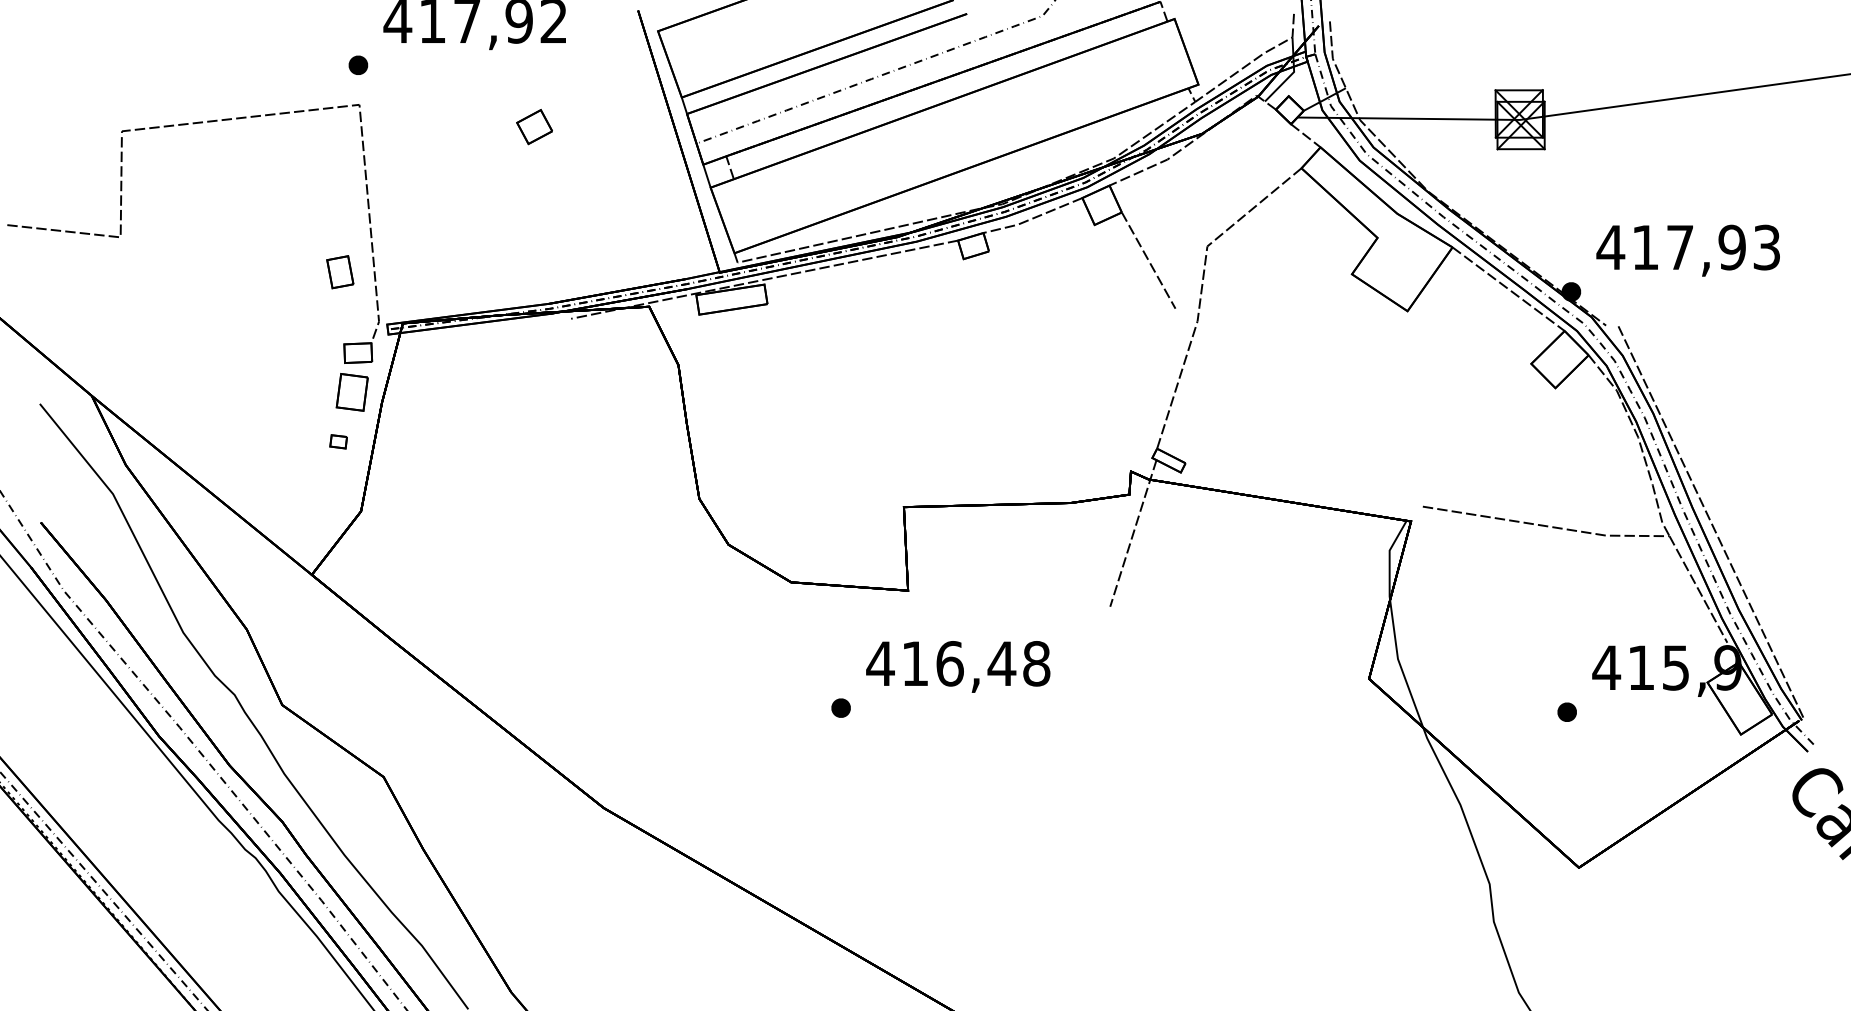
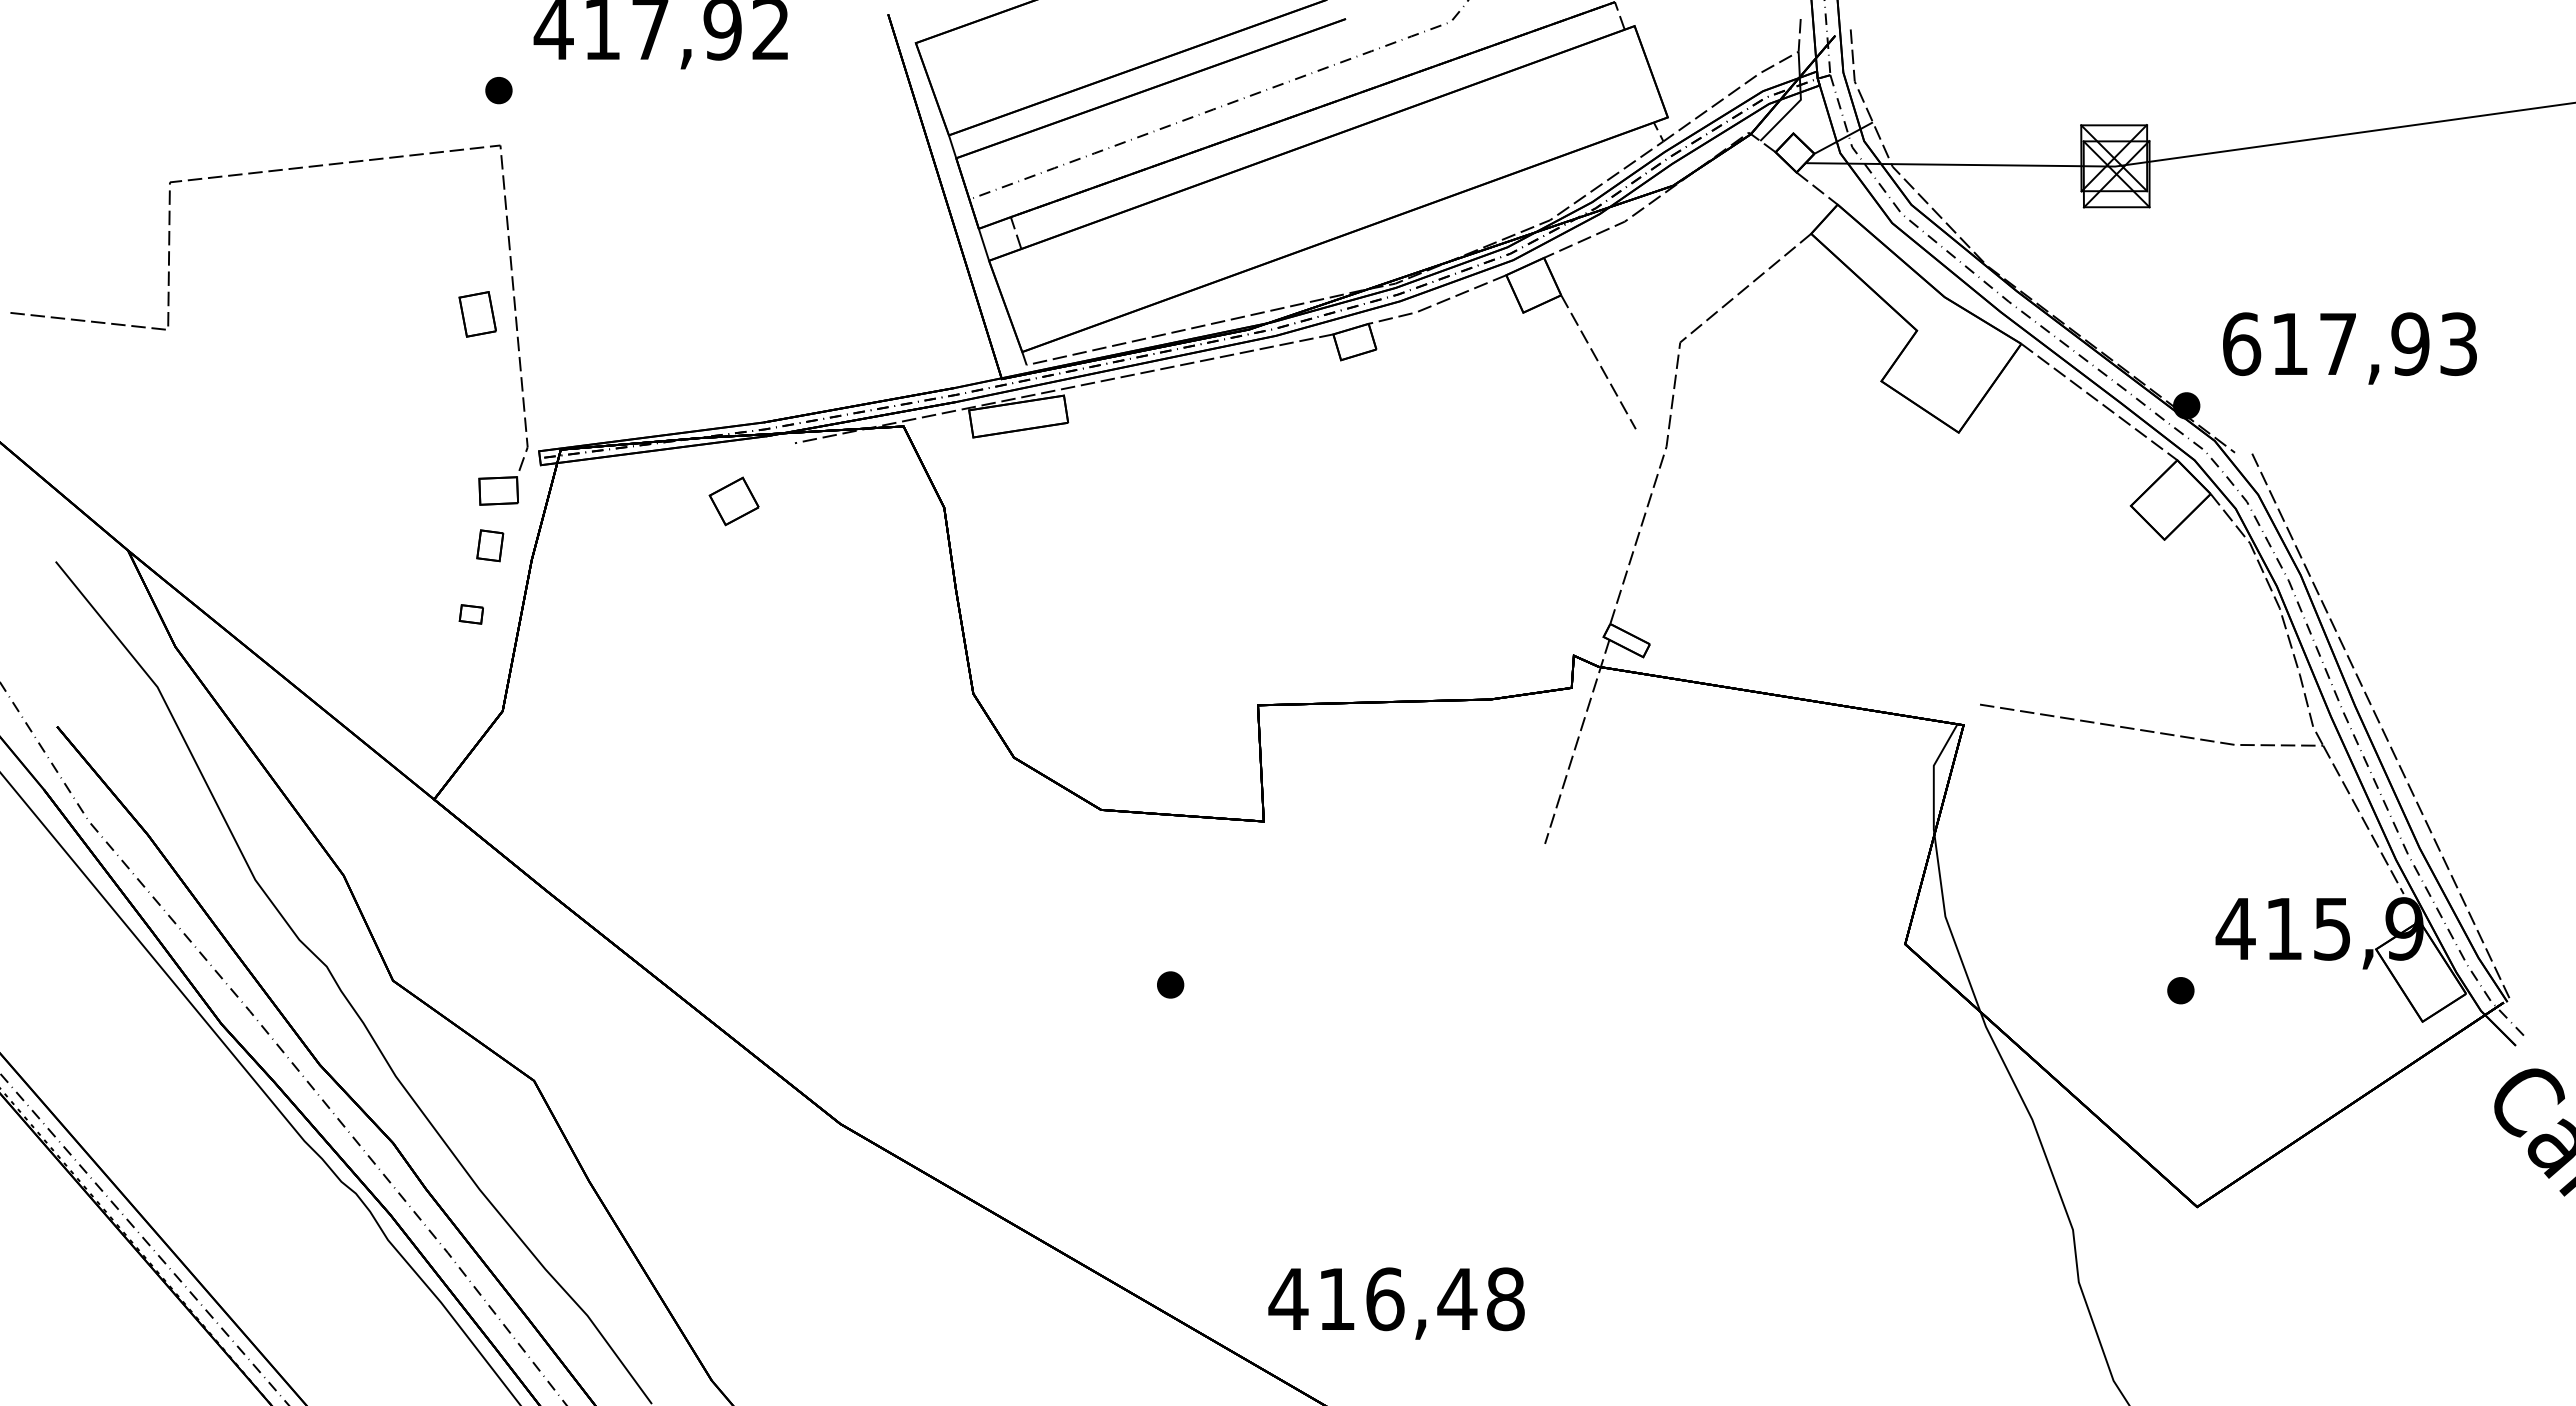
part: (534, 127) -> (733, 501), moved
text: (1610, 247) -> (2241, 343), 417,93 -> 617,93
part: (340, 272) -> (477, 314), moved
part: (351, 392) -> (489, 545), size x0.6
text: (958, 666) -> (1396, 1303), moved

